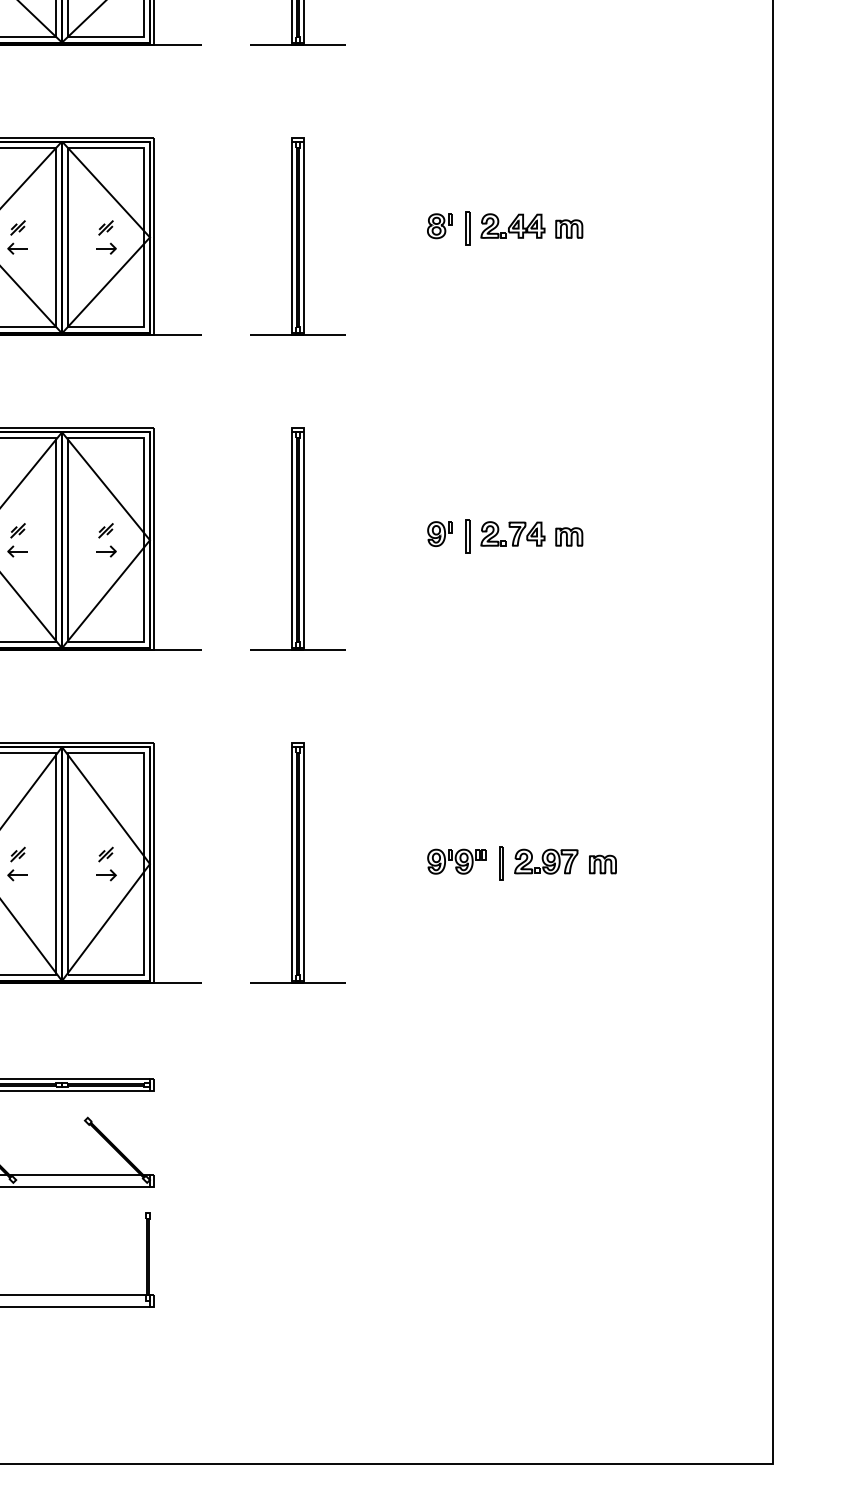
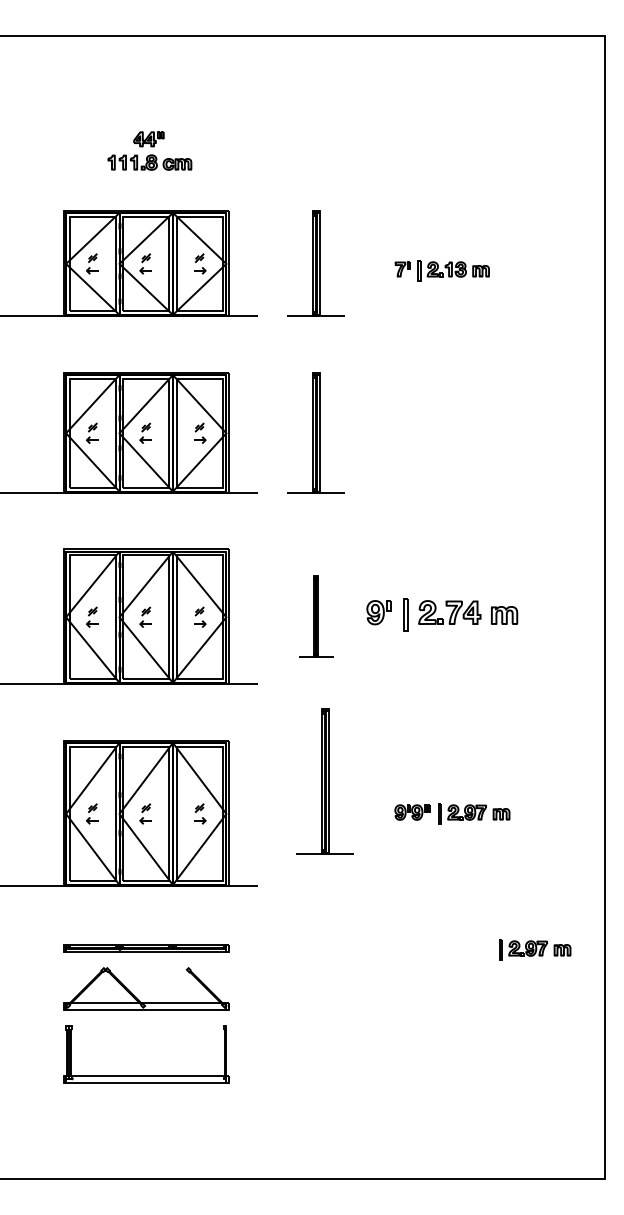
part: (504, 227) -> (441, 427), removed
part: (504, 535) -> (441, 614), size x1.6
part: (296, 538) -> (315, 616), size x0.6
part: (296, 863) -> (324, 781), moved
part: (658, 1087) -> (535, 949), added

